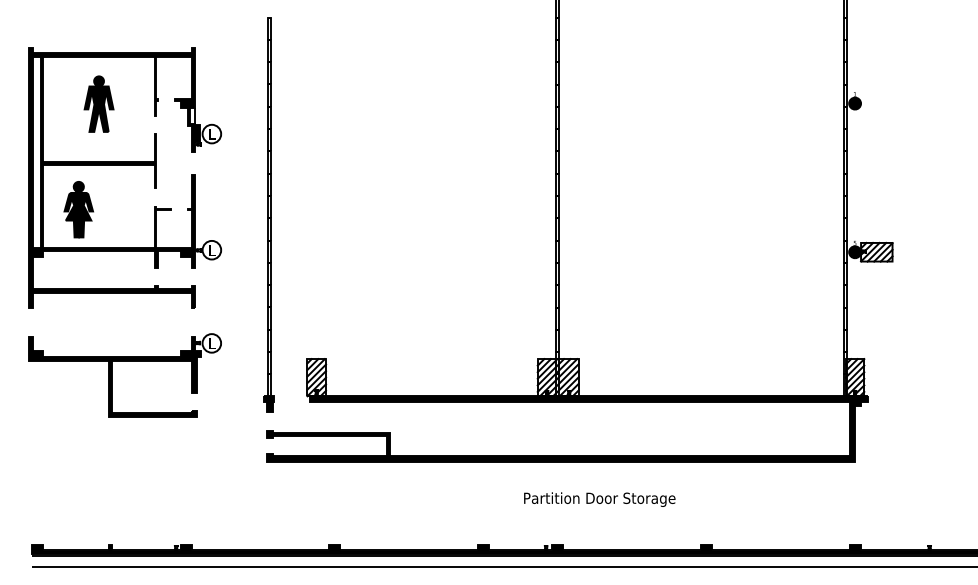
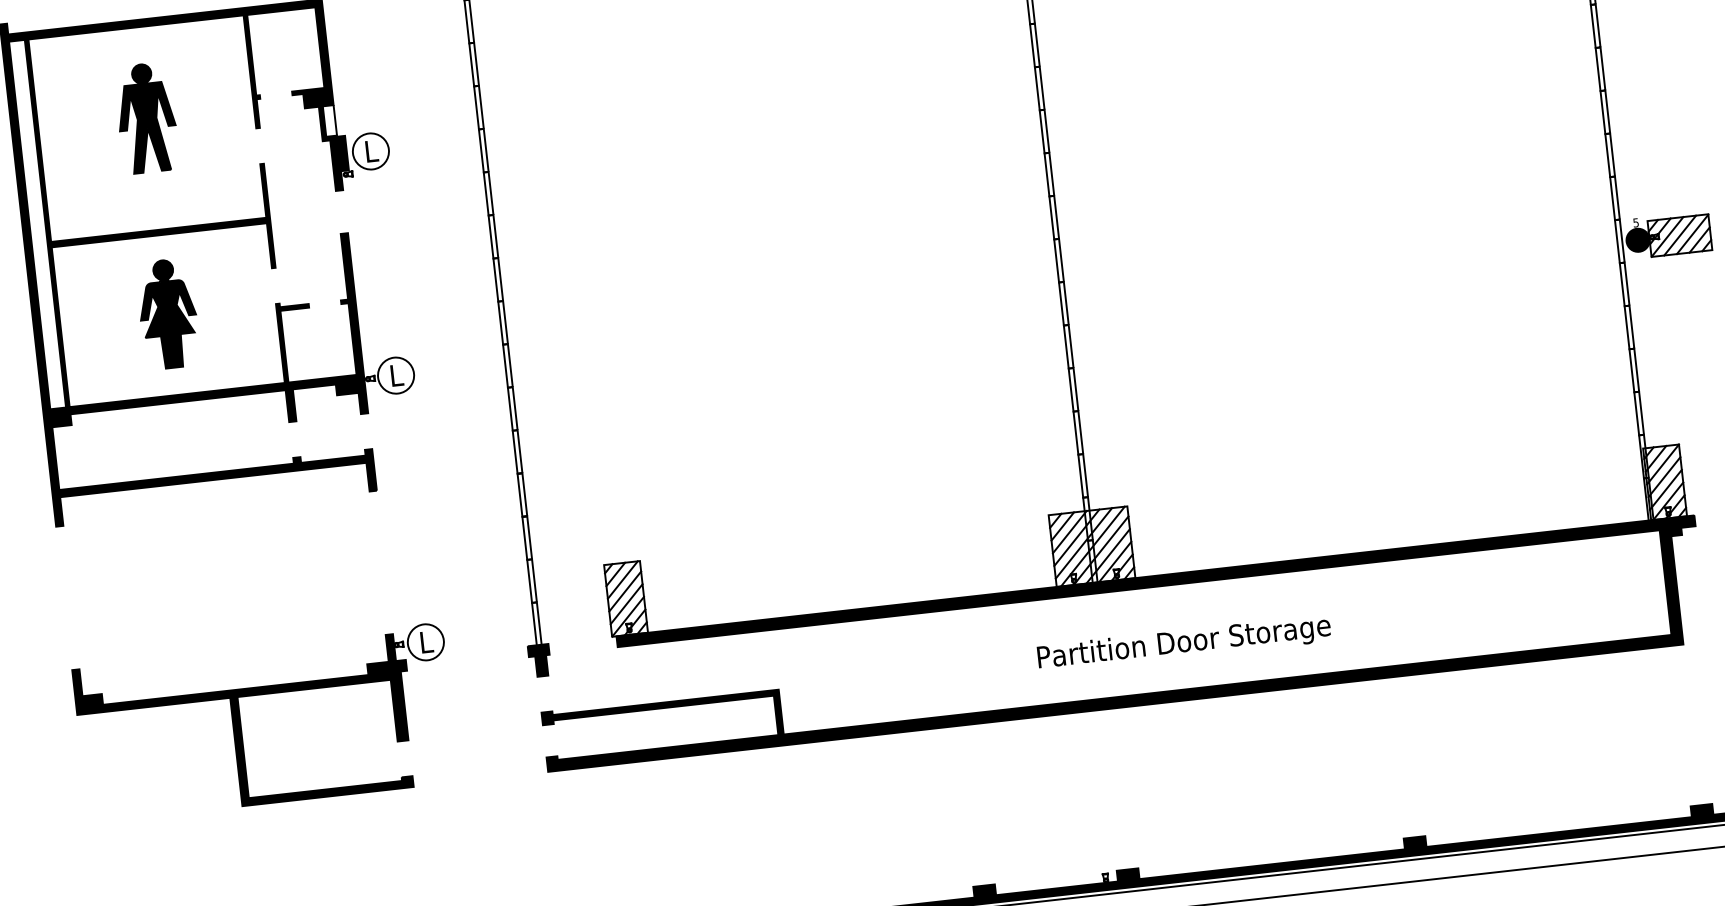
part: (78, 209) -> (167, 313), moved
part: (112, 375) -> (241, 725), moved
text: (599, 499) -> (1183, 643), moved

